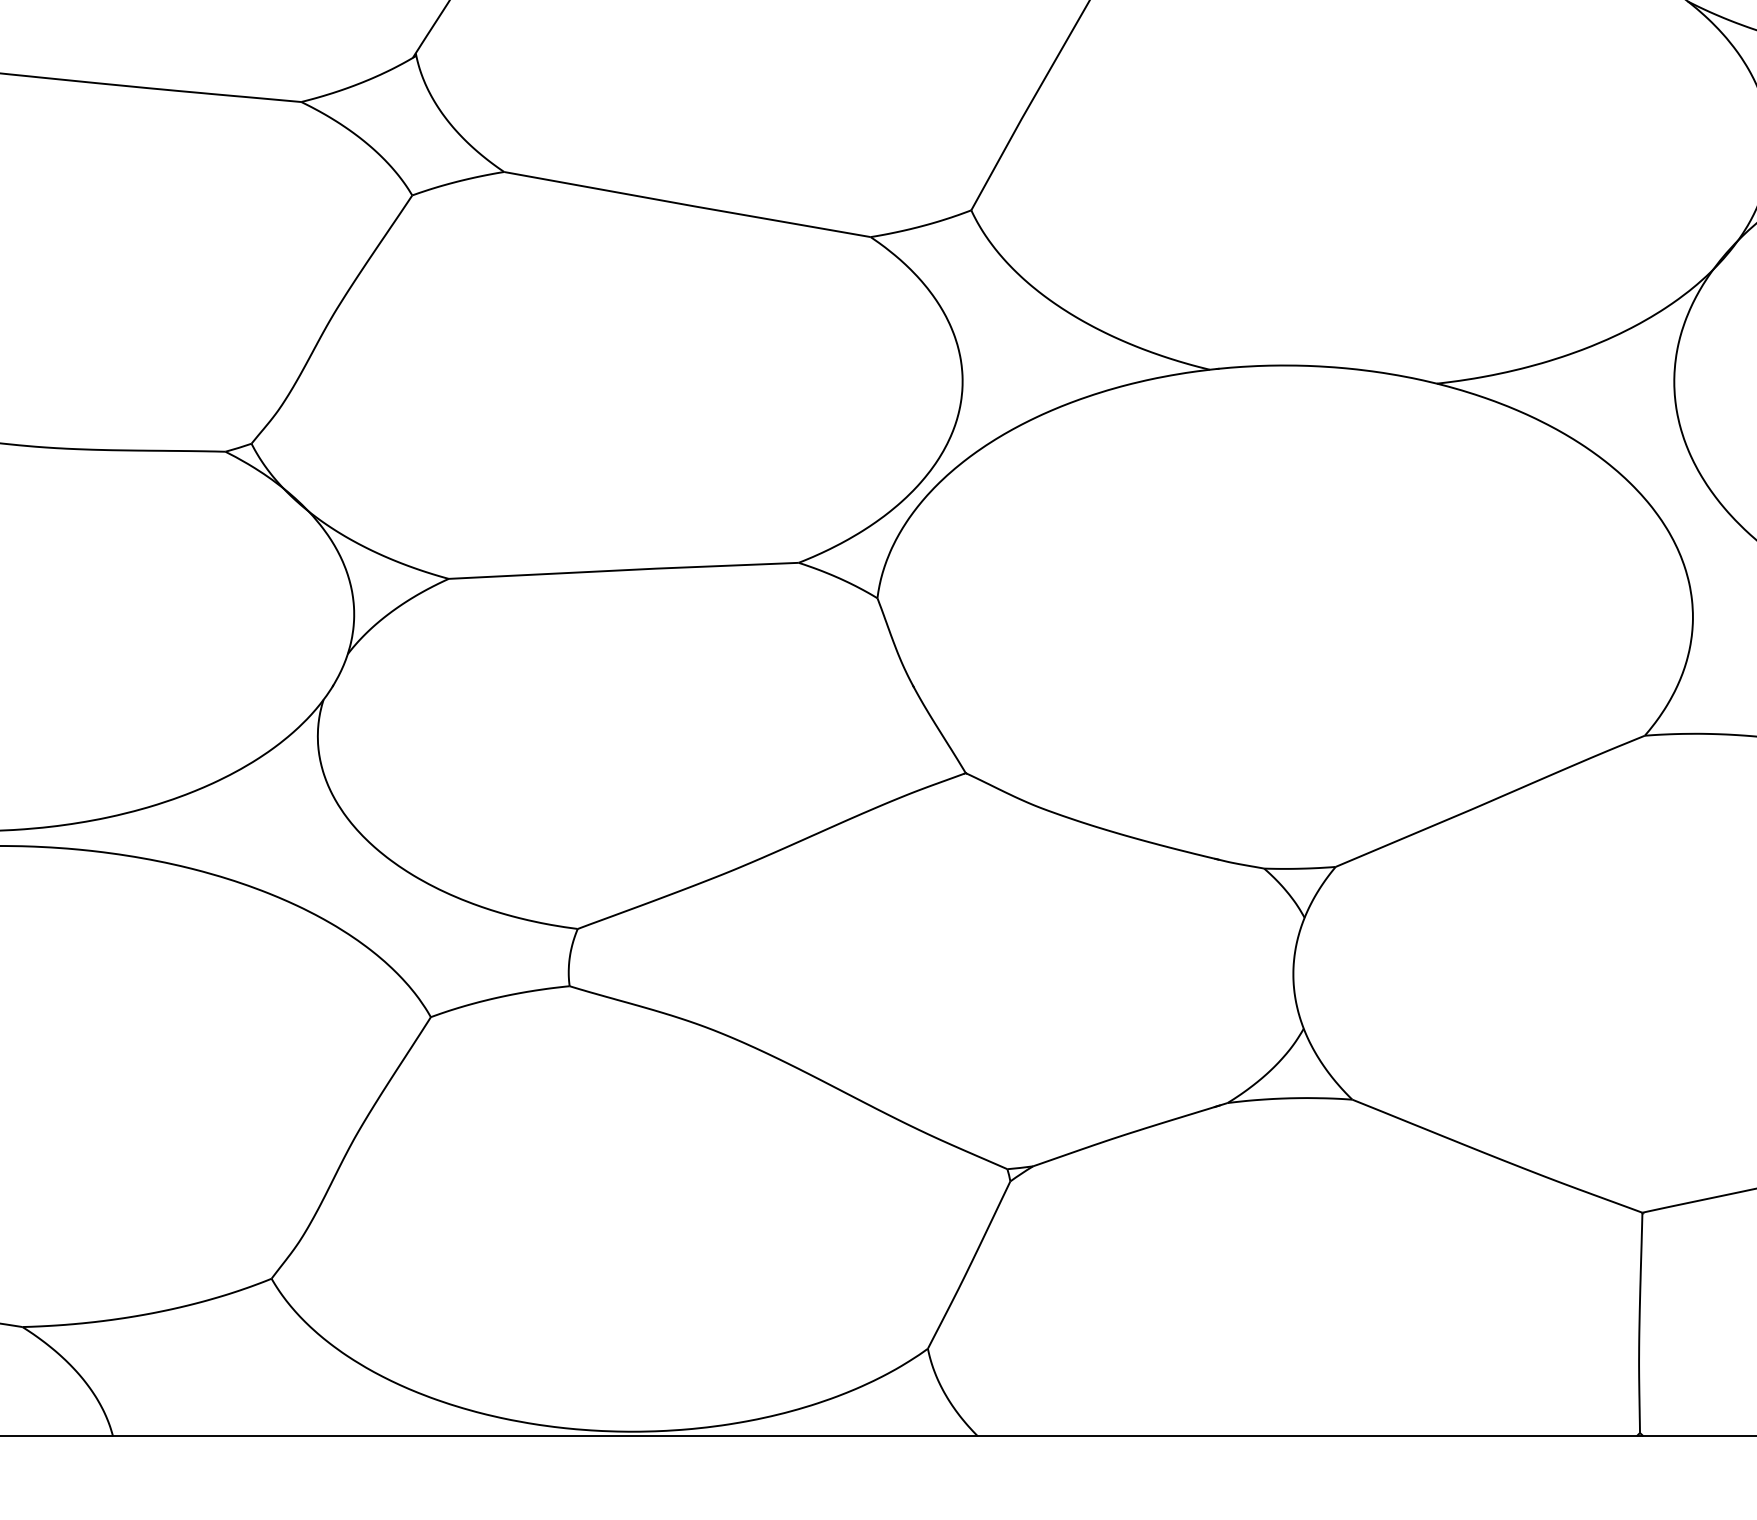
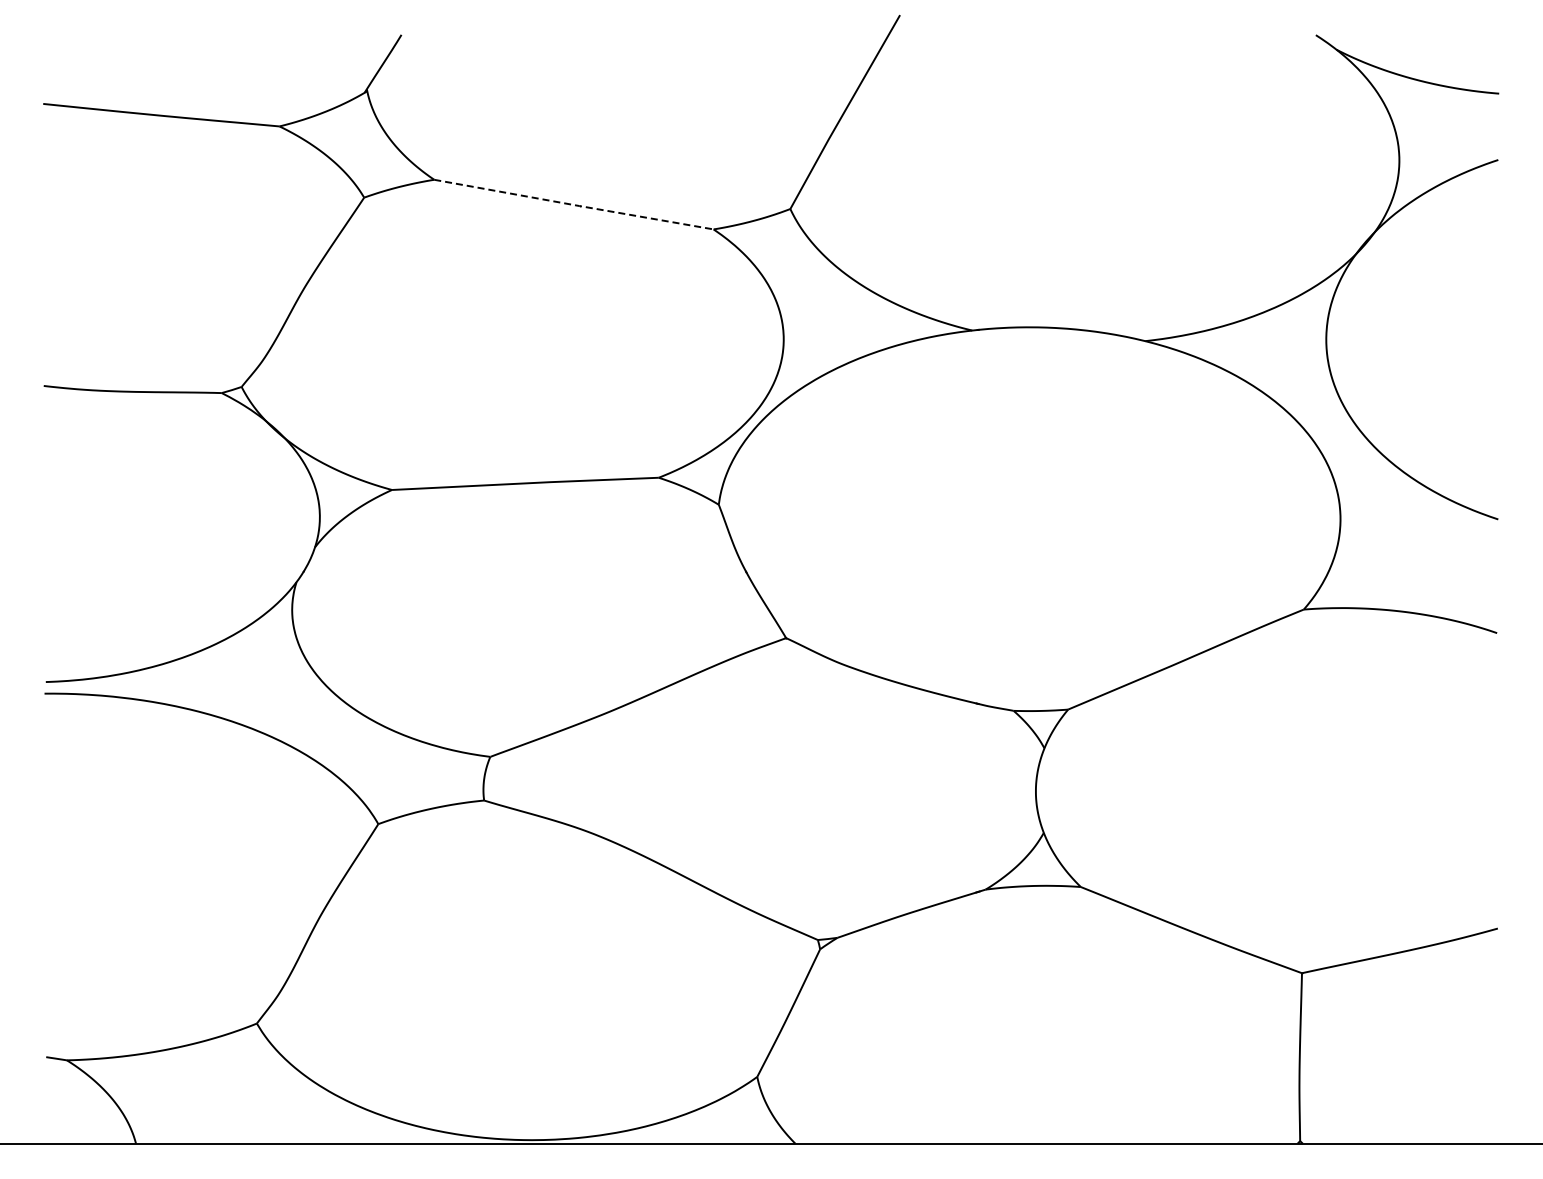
line: (689, 205) -> (575, 205), solid -> dashed

